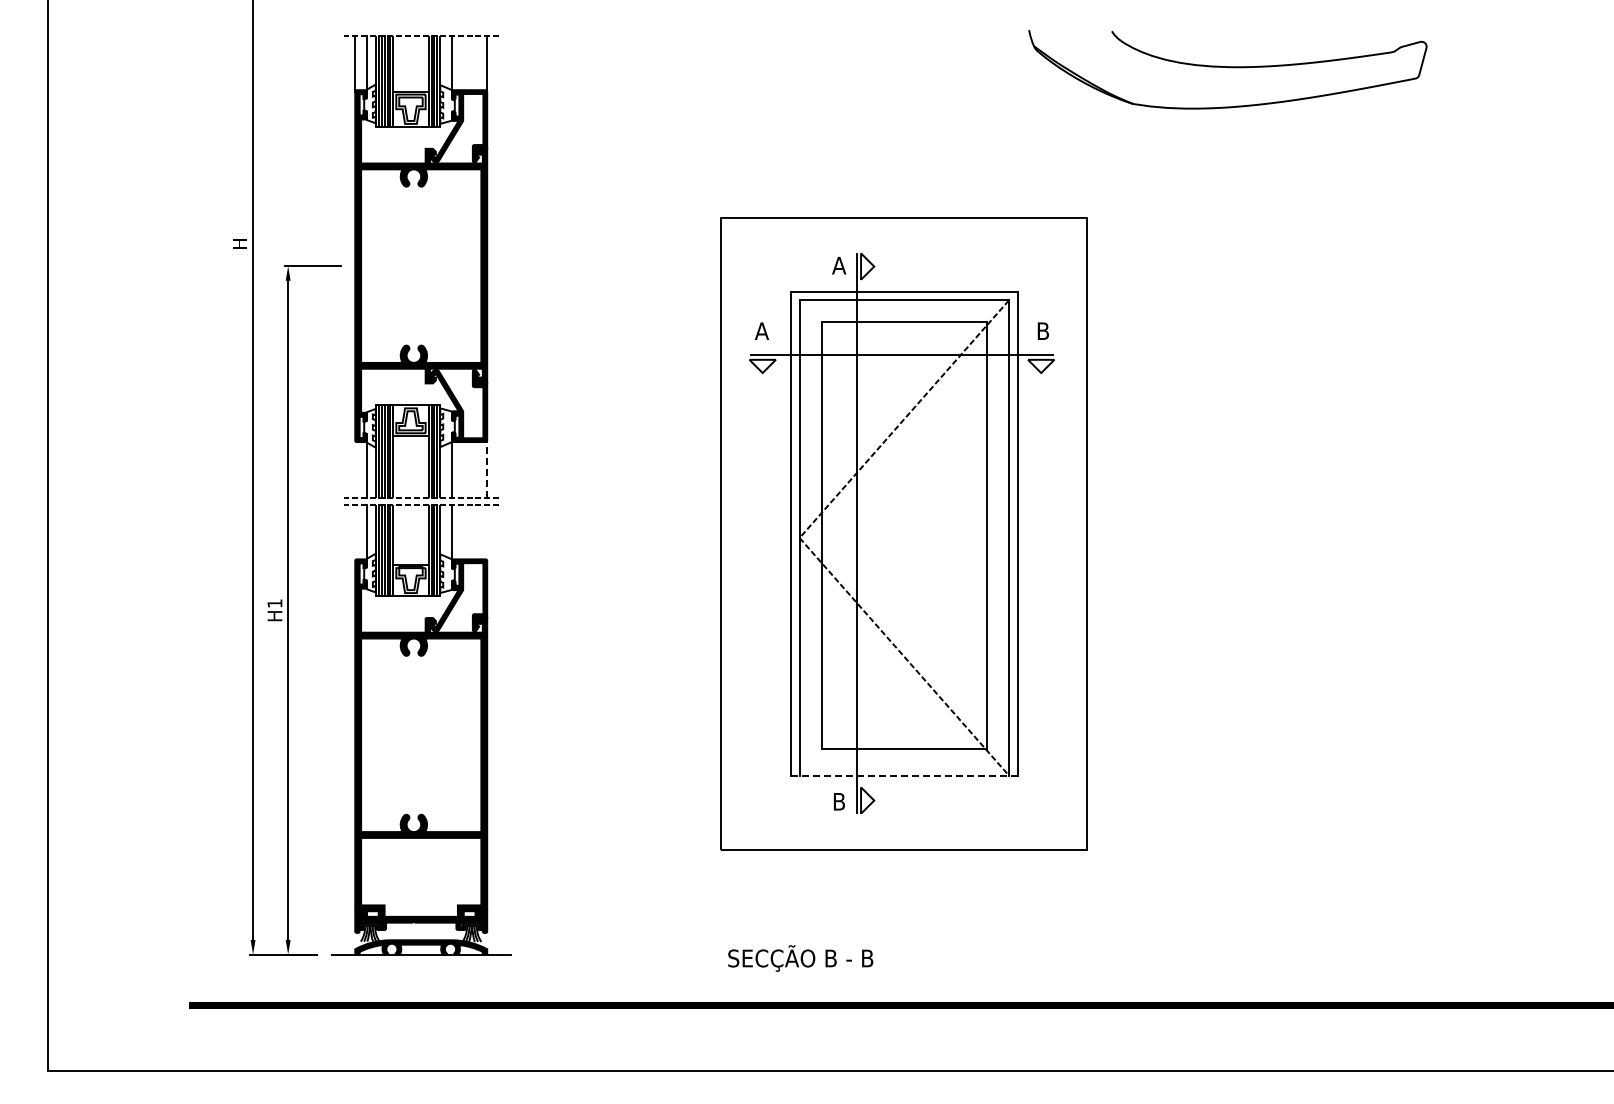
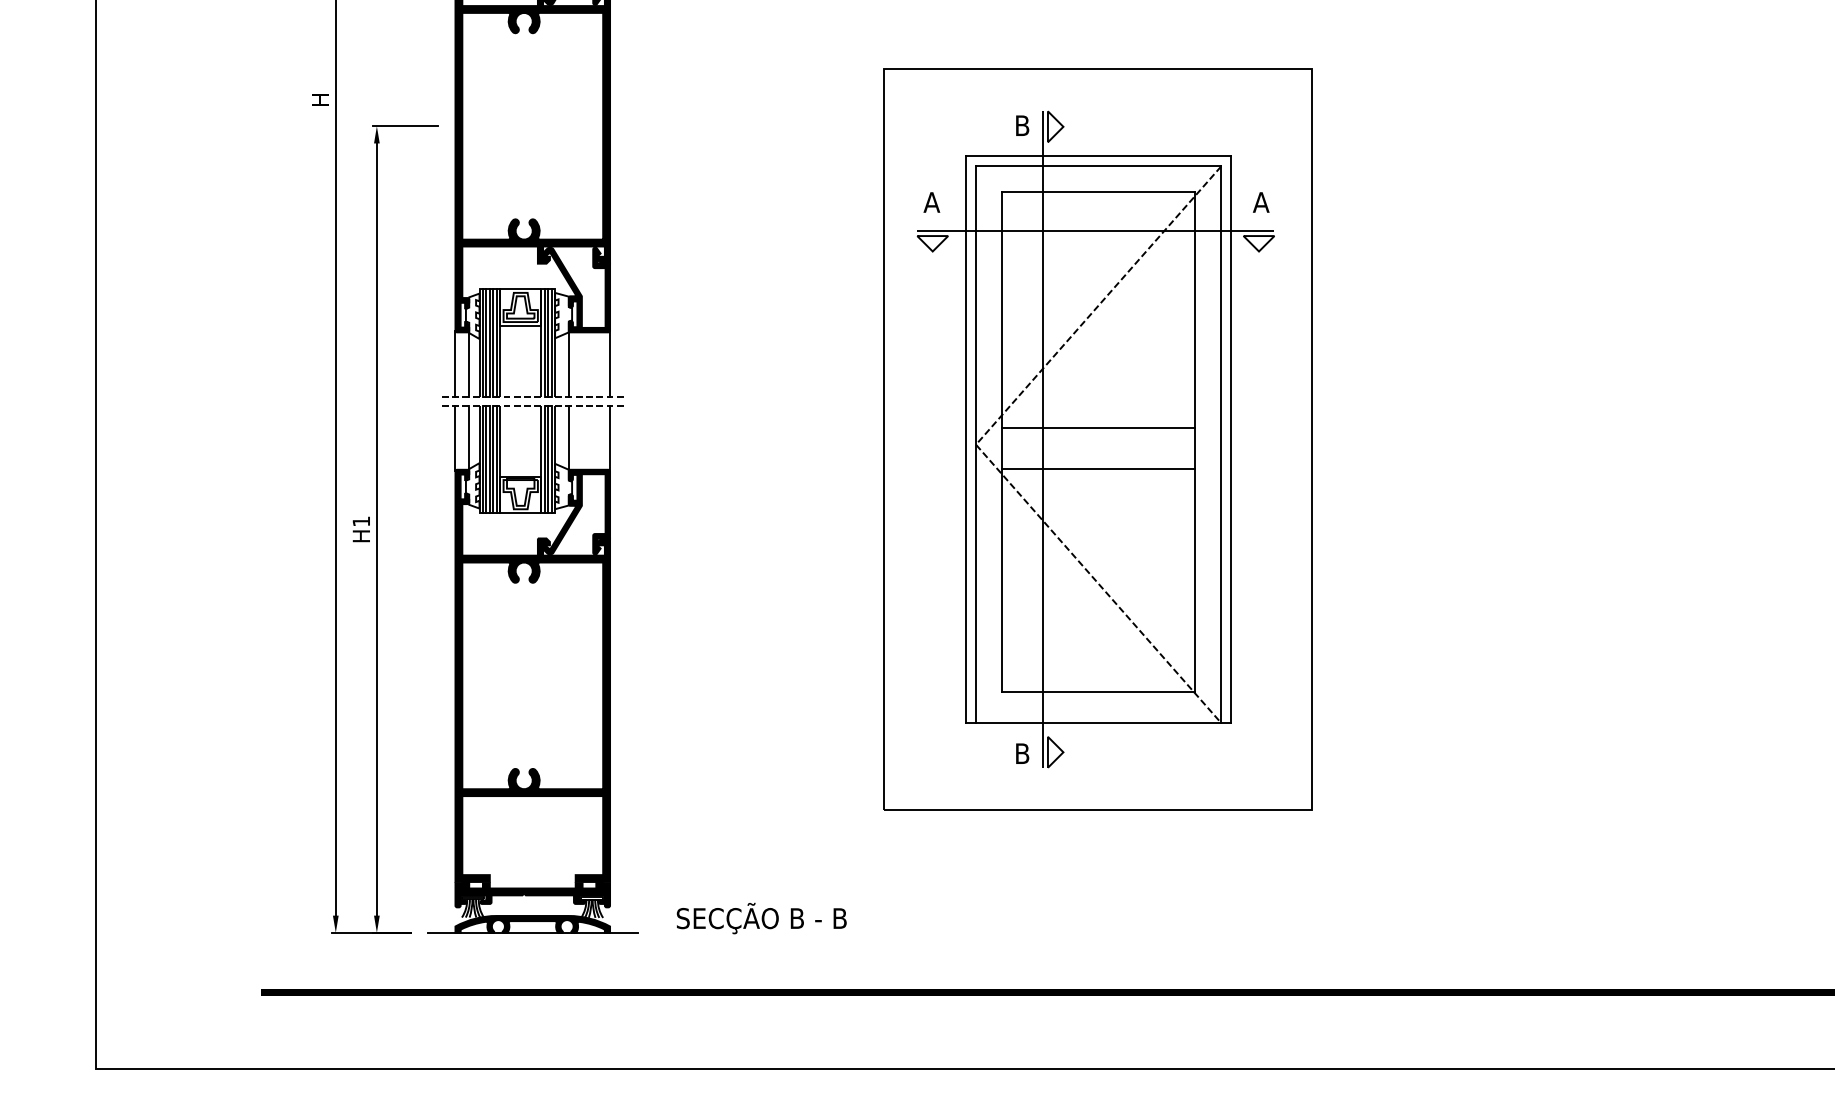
text: (839, 265) -> (1022, 125), A -> B
text: (1043, 330) -> (1261, 201), B -> A
line: (355, 468) -> (455, 363), added
line: (487, 469) -> (610, 364), dashed -> solid
line: (903, 523) -> (1097, 427), added
line: (355, 532) -> (455, 438), added
line: (487, 532) -> (610, 438), added
line: (903, 558) -> (1097, 468), added
line: (903, 775) -> (1097, 722), dashed -> solid
text: (800, 958) -> (761, 918), moved

